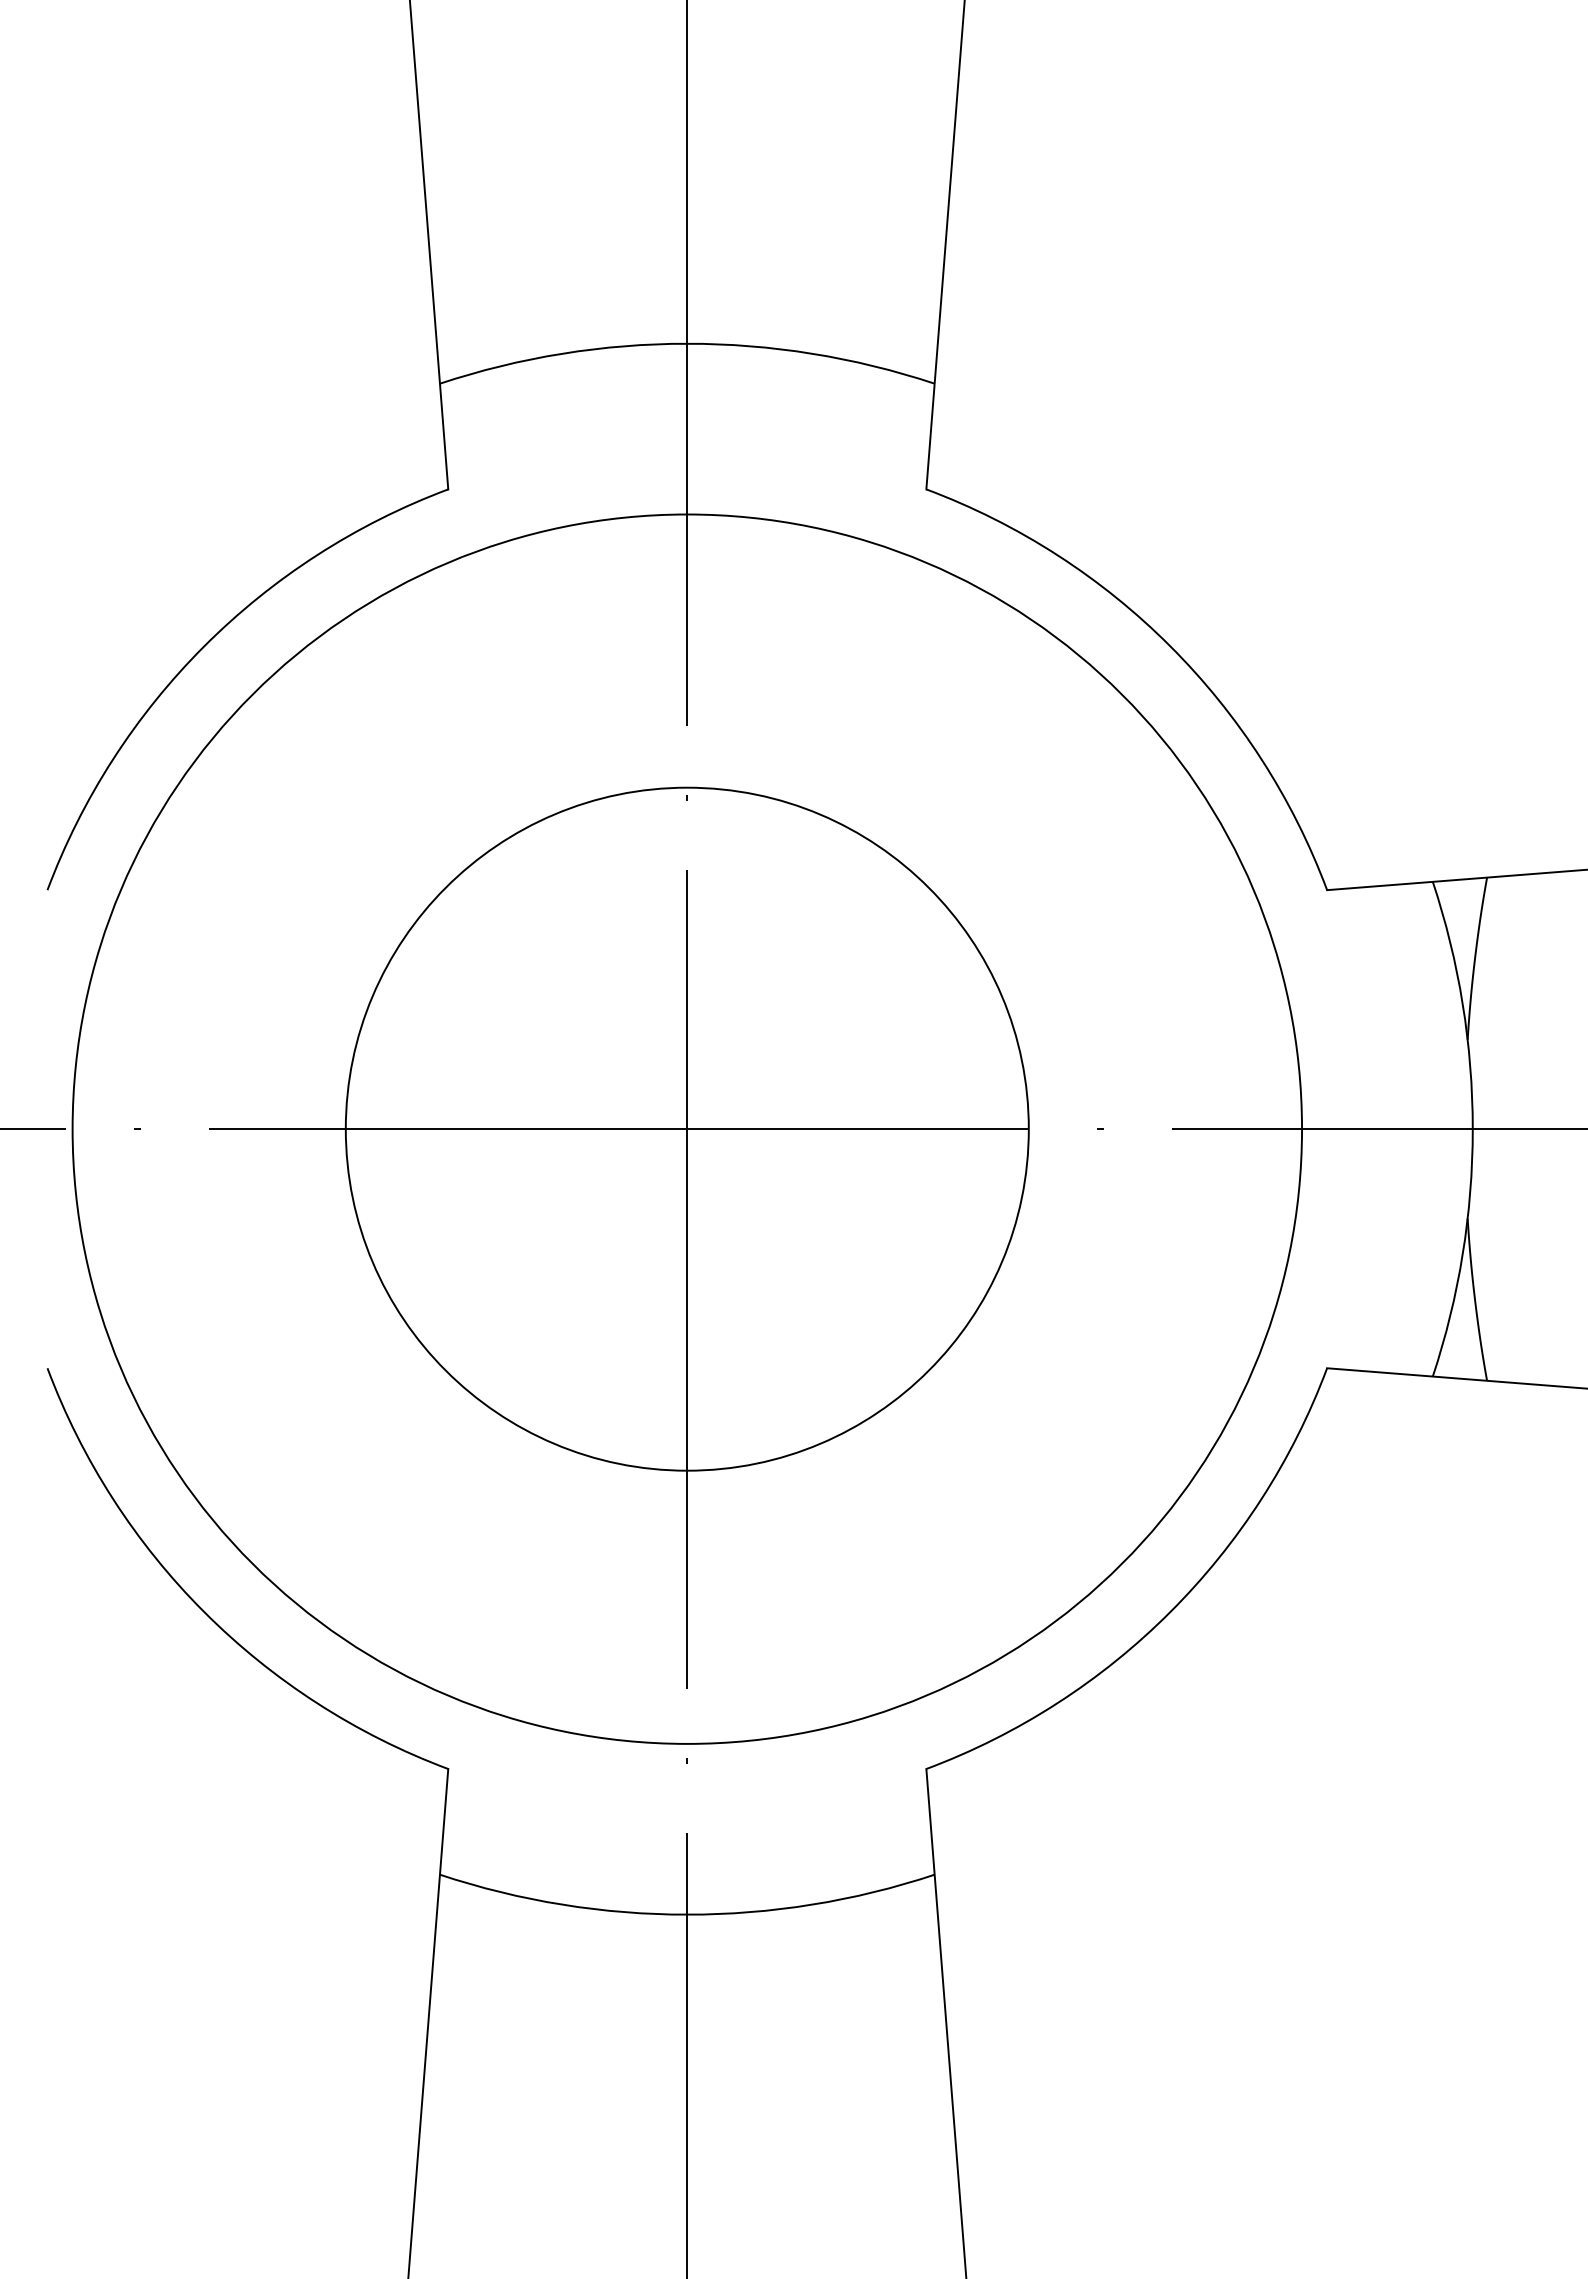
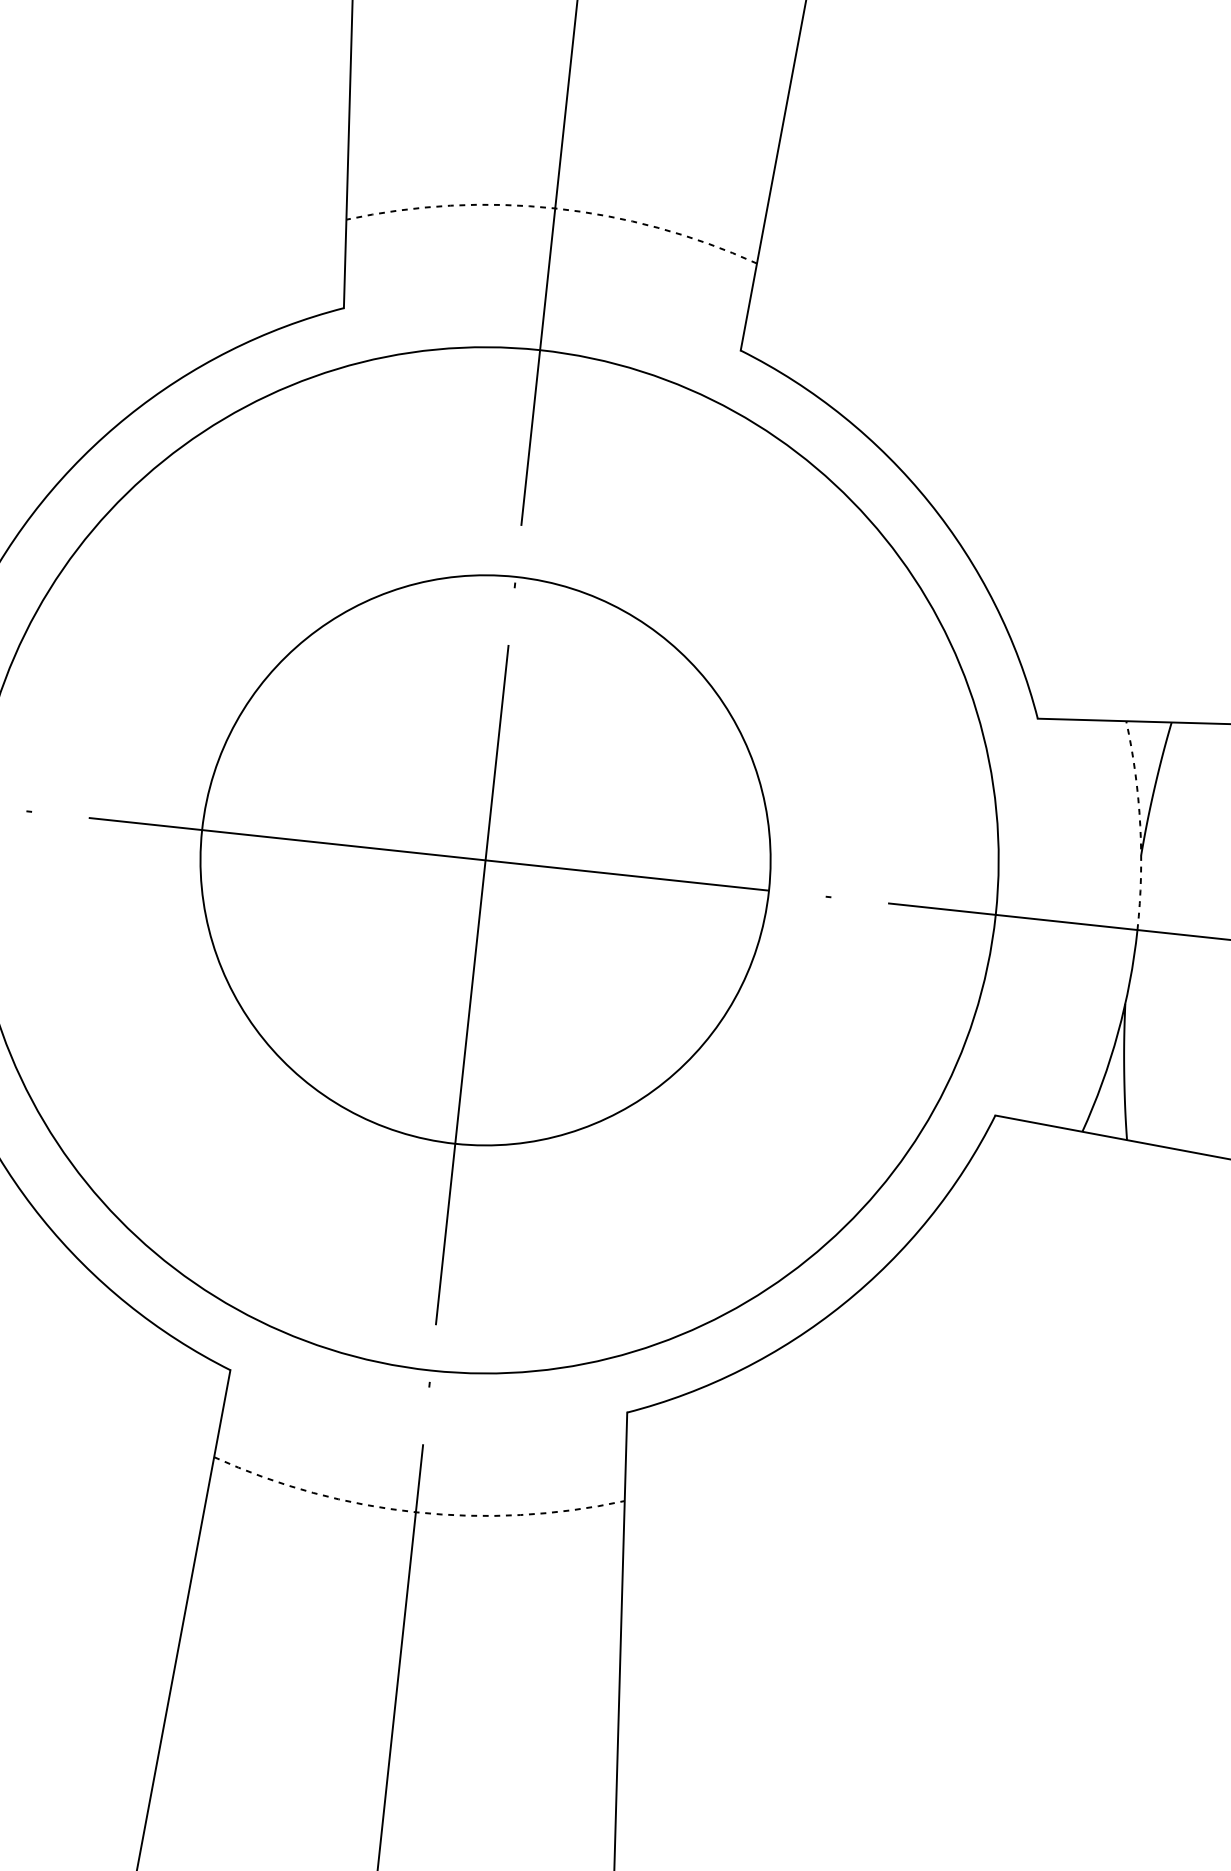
arc: (687, 343) -> (555, 208), solid -> dashed
arc: (1462, 1003) -> (1140, 824), solid -> dashed
arc: (687, 1914) -> (416, 1512), solid -> dashed

